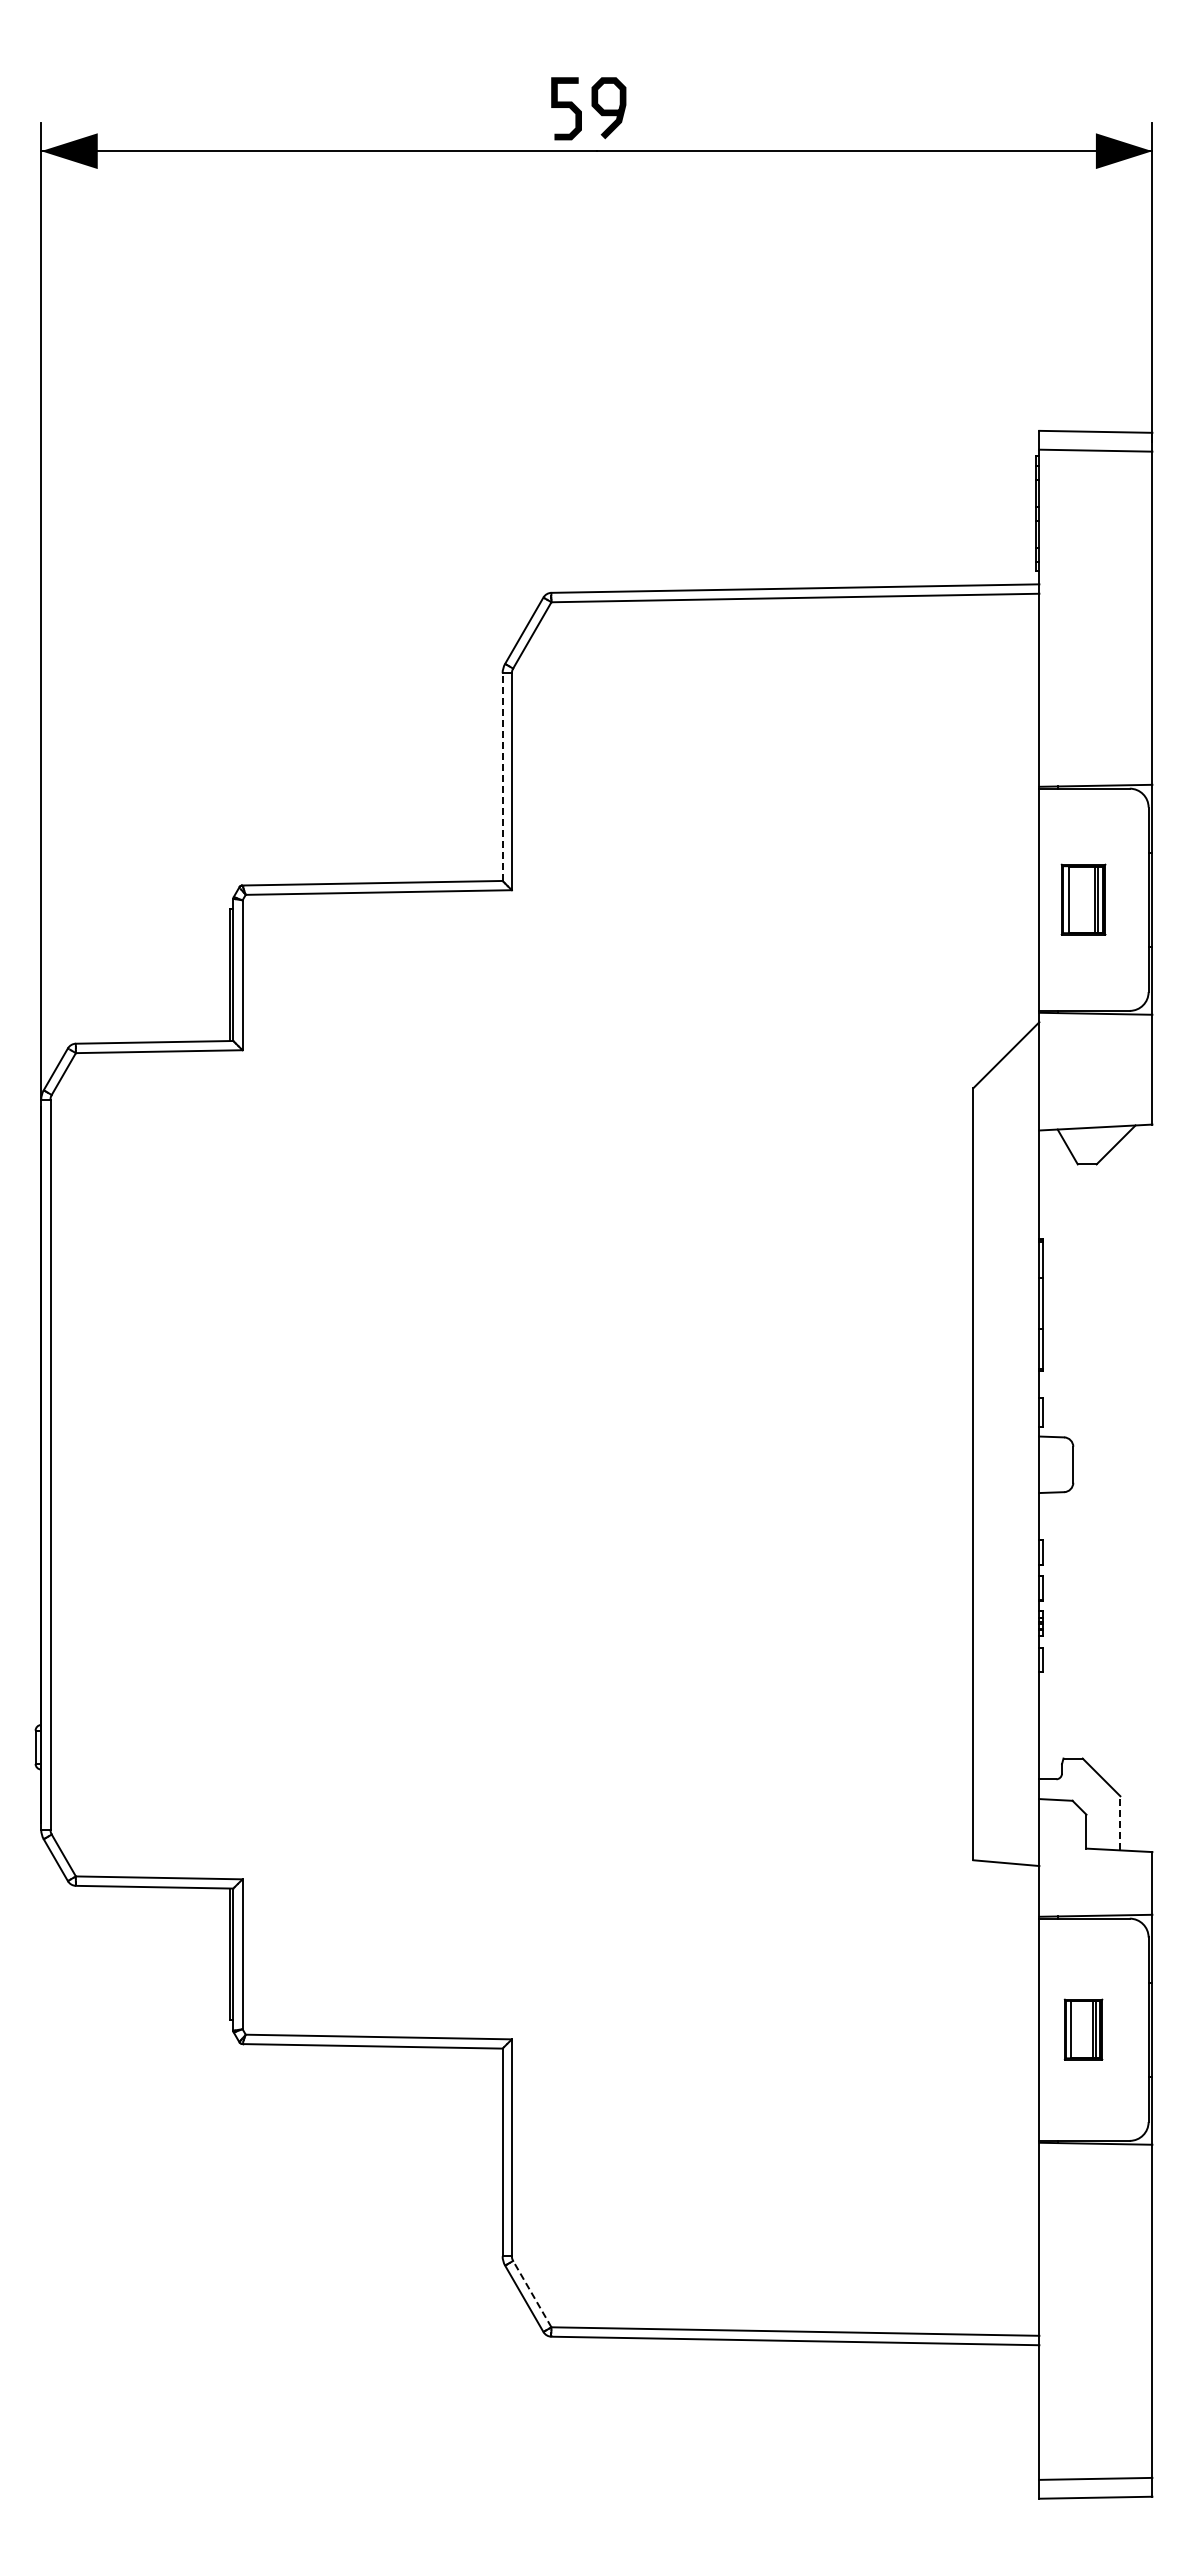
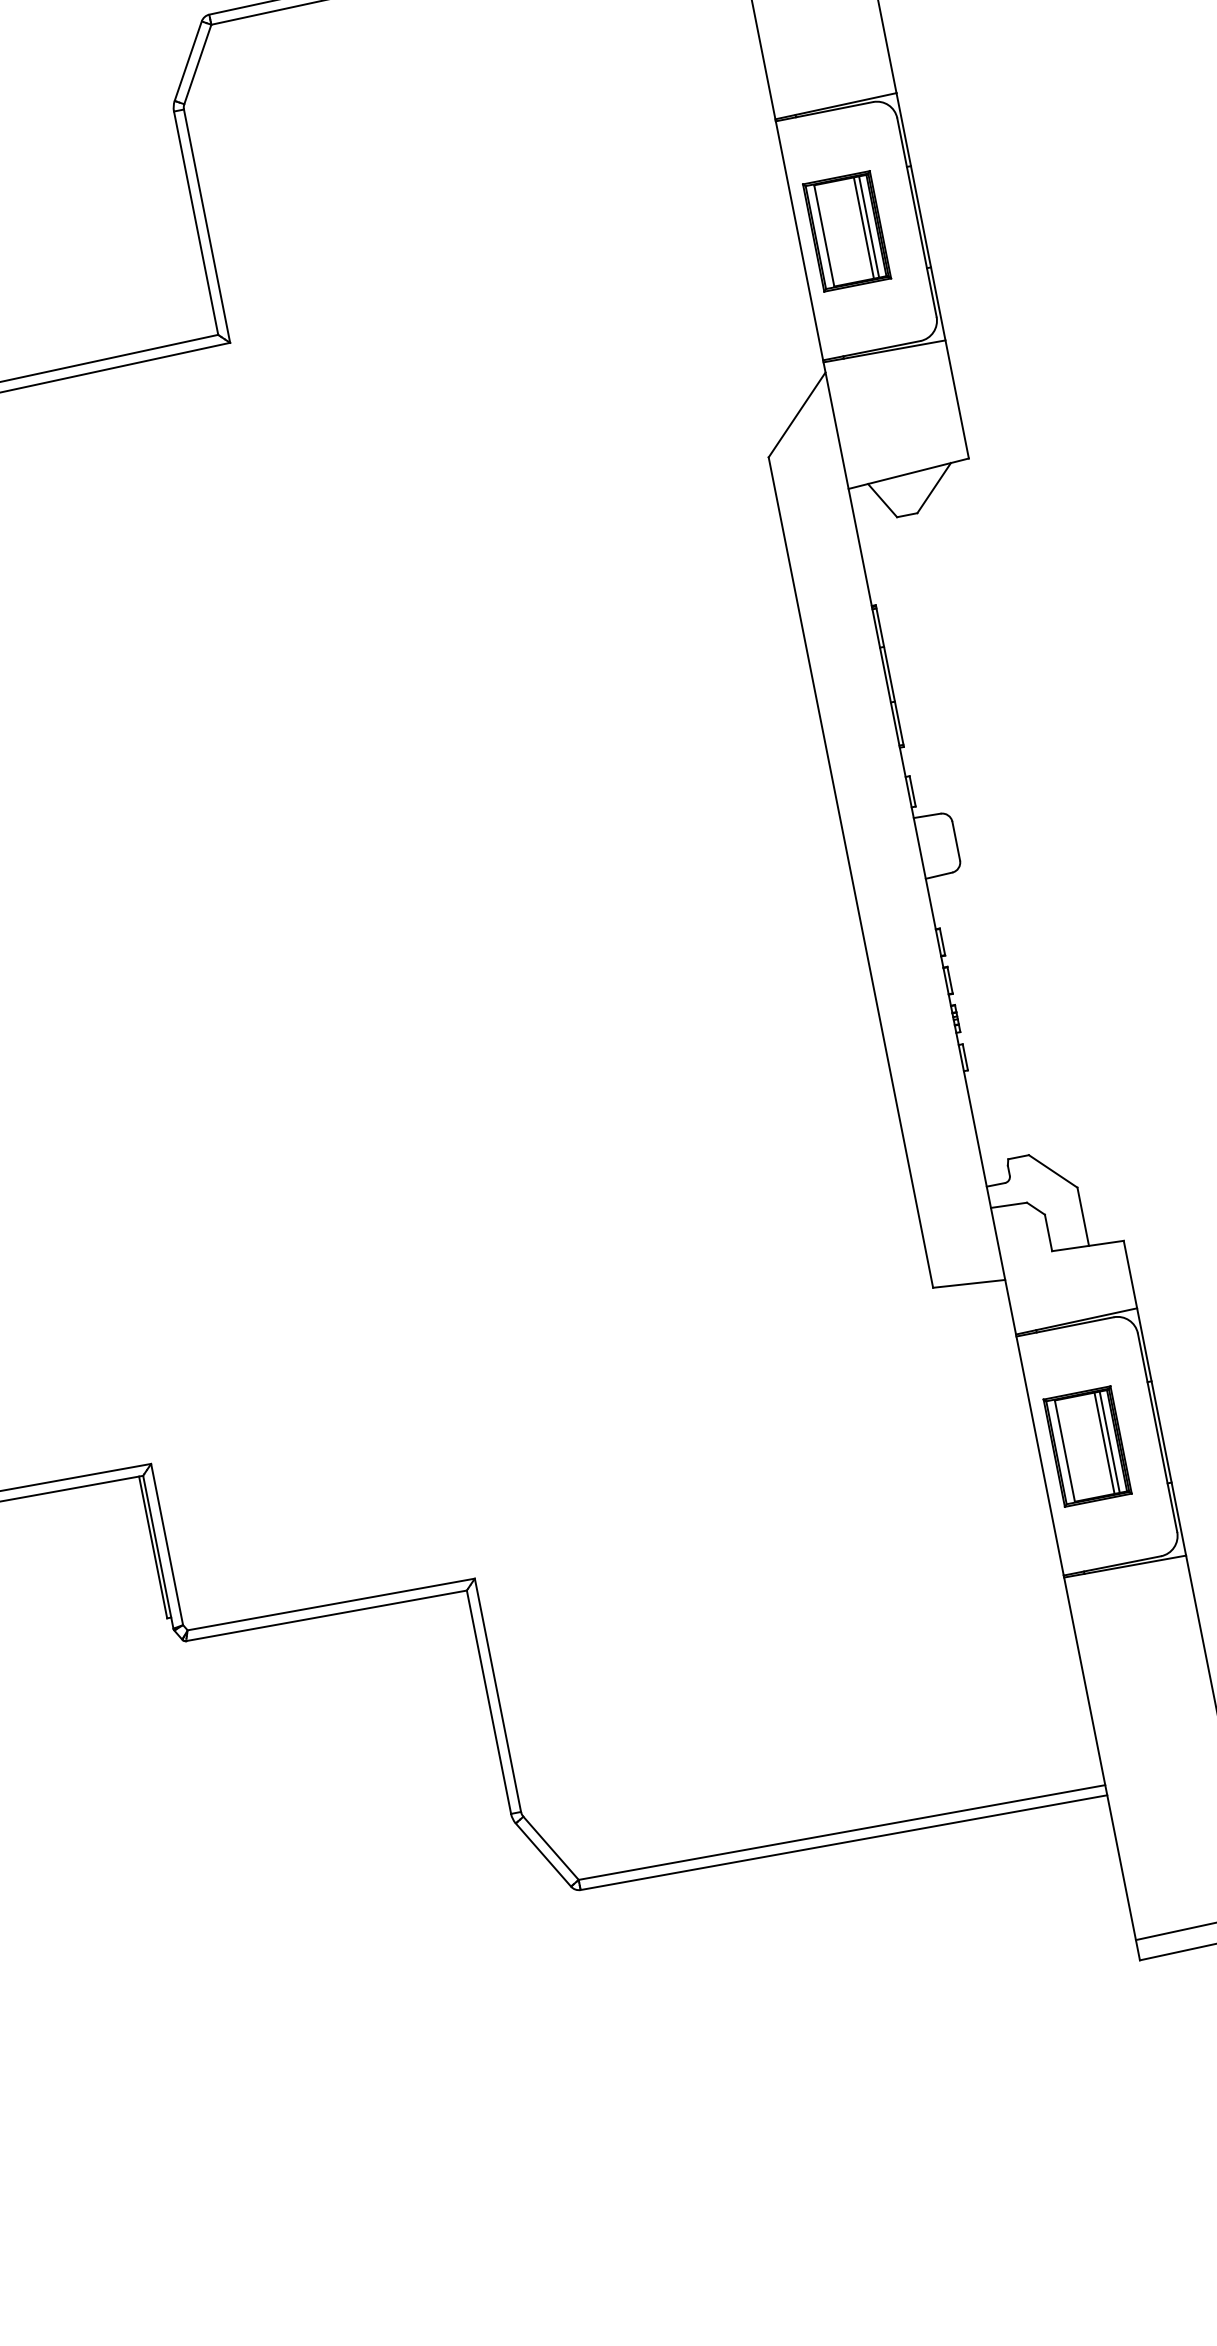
line: (502, 777) -> (196, 223), dashed -> solid
part: (1083, 899) -> (846, 231), size x1.43
line: (1120, 1822) -> (1083, 1215), dashed -> solid
part: (1083, 2029) -> (1087, 1446), size x1.67
line: (532, 2293) -> (551, 1847), dashed -> solid

